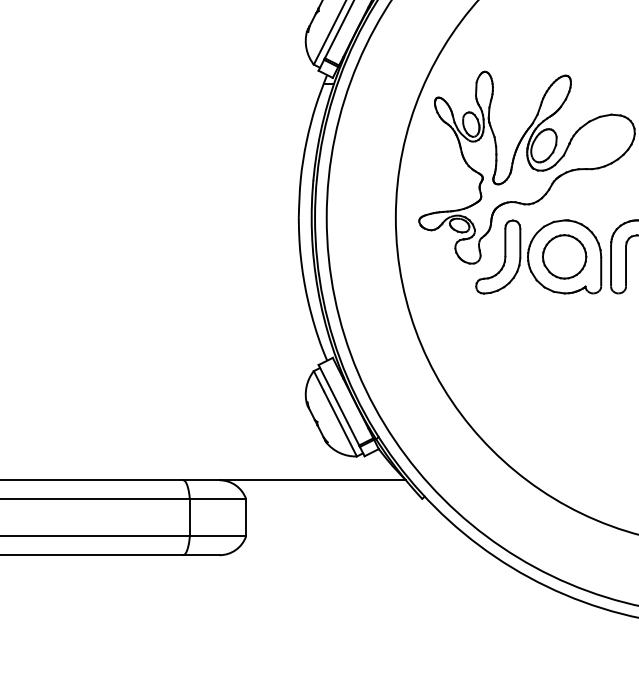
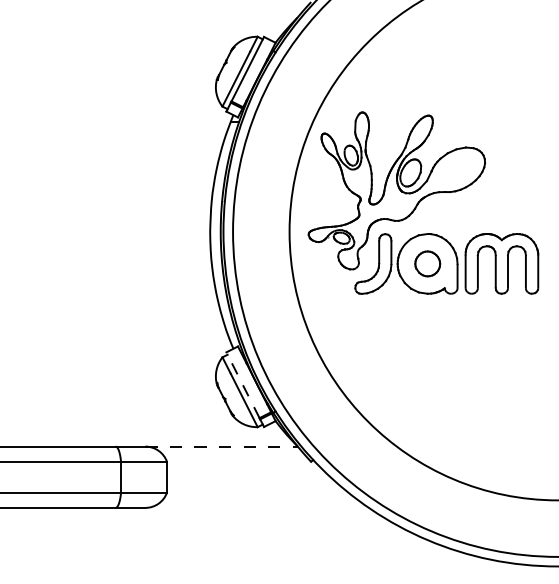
part: (564, 256) -> (427, 263), size x0.7
line: (339, 405) -> (243, 385), solid -> dashed
line: (313, 480) -> (222, 446), solid -> dashed

